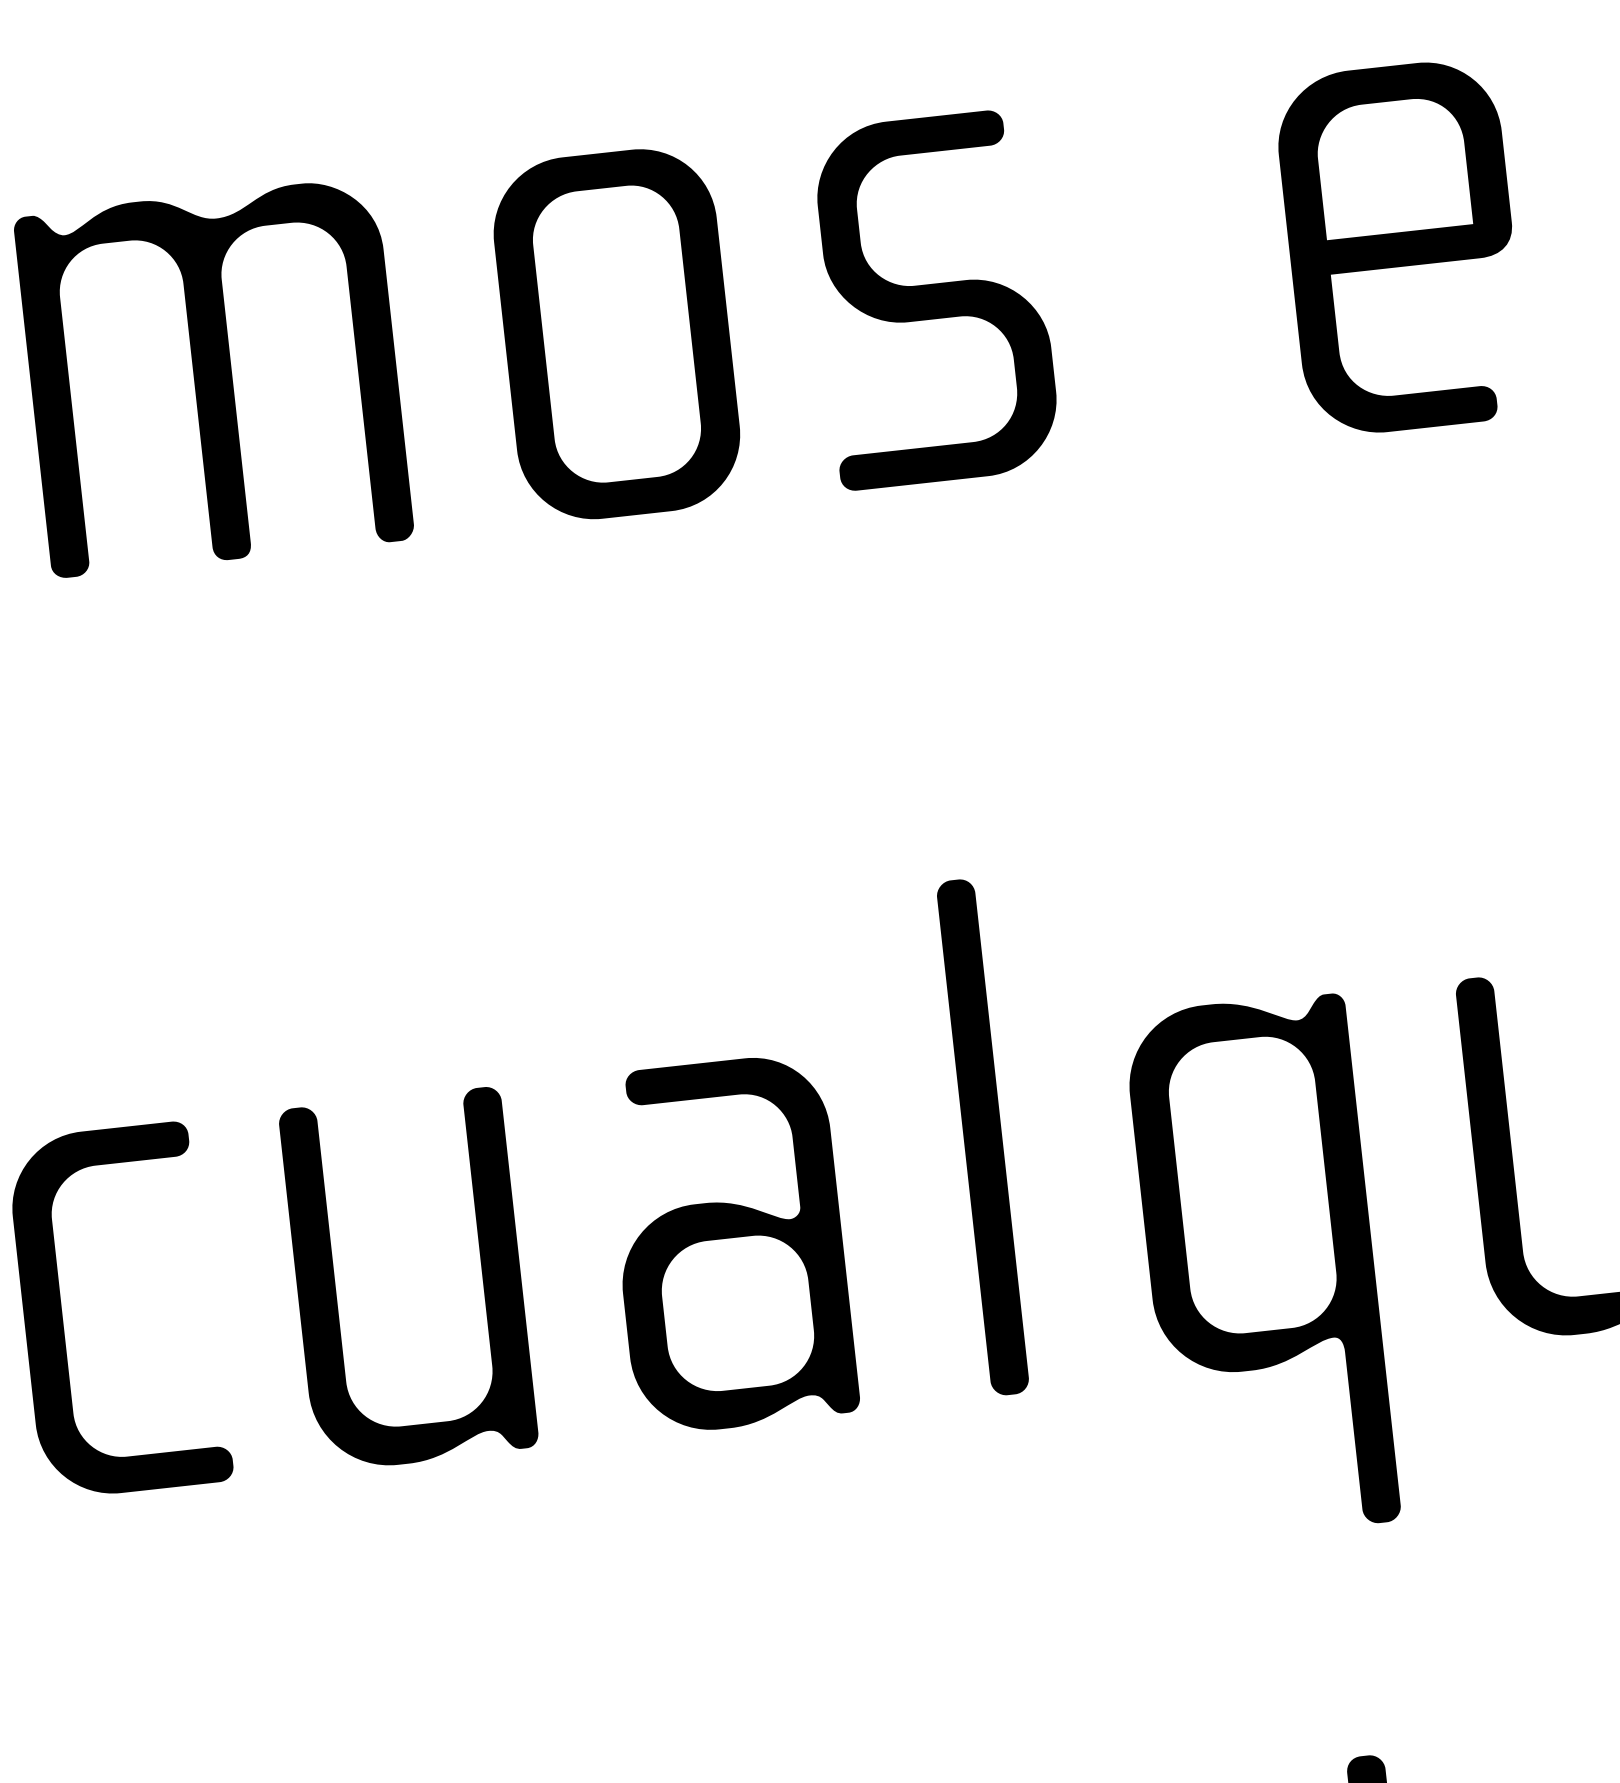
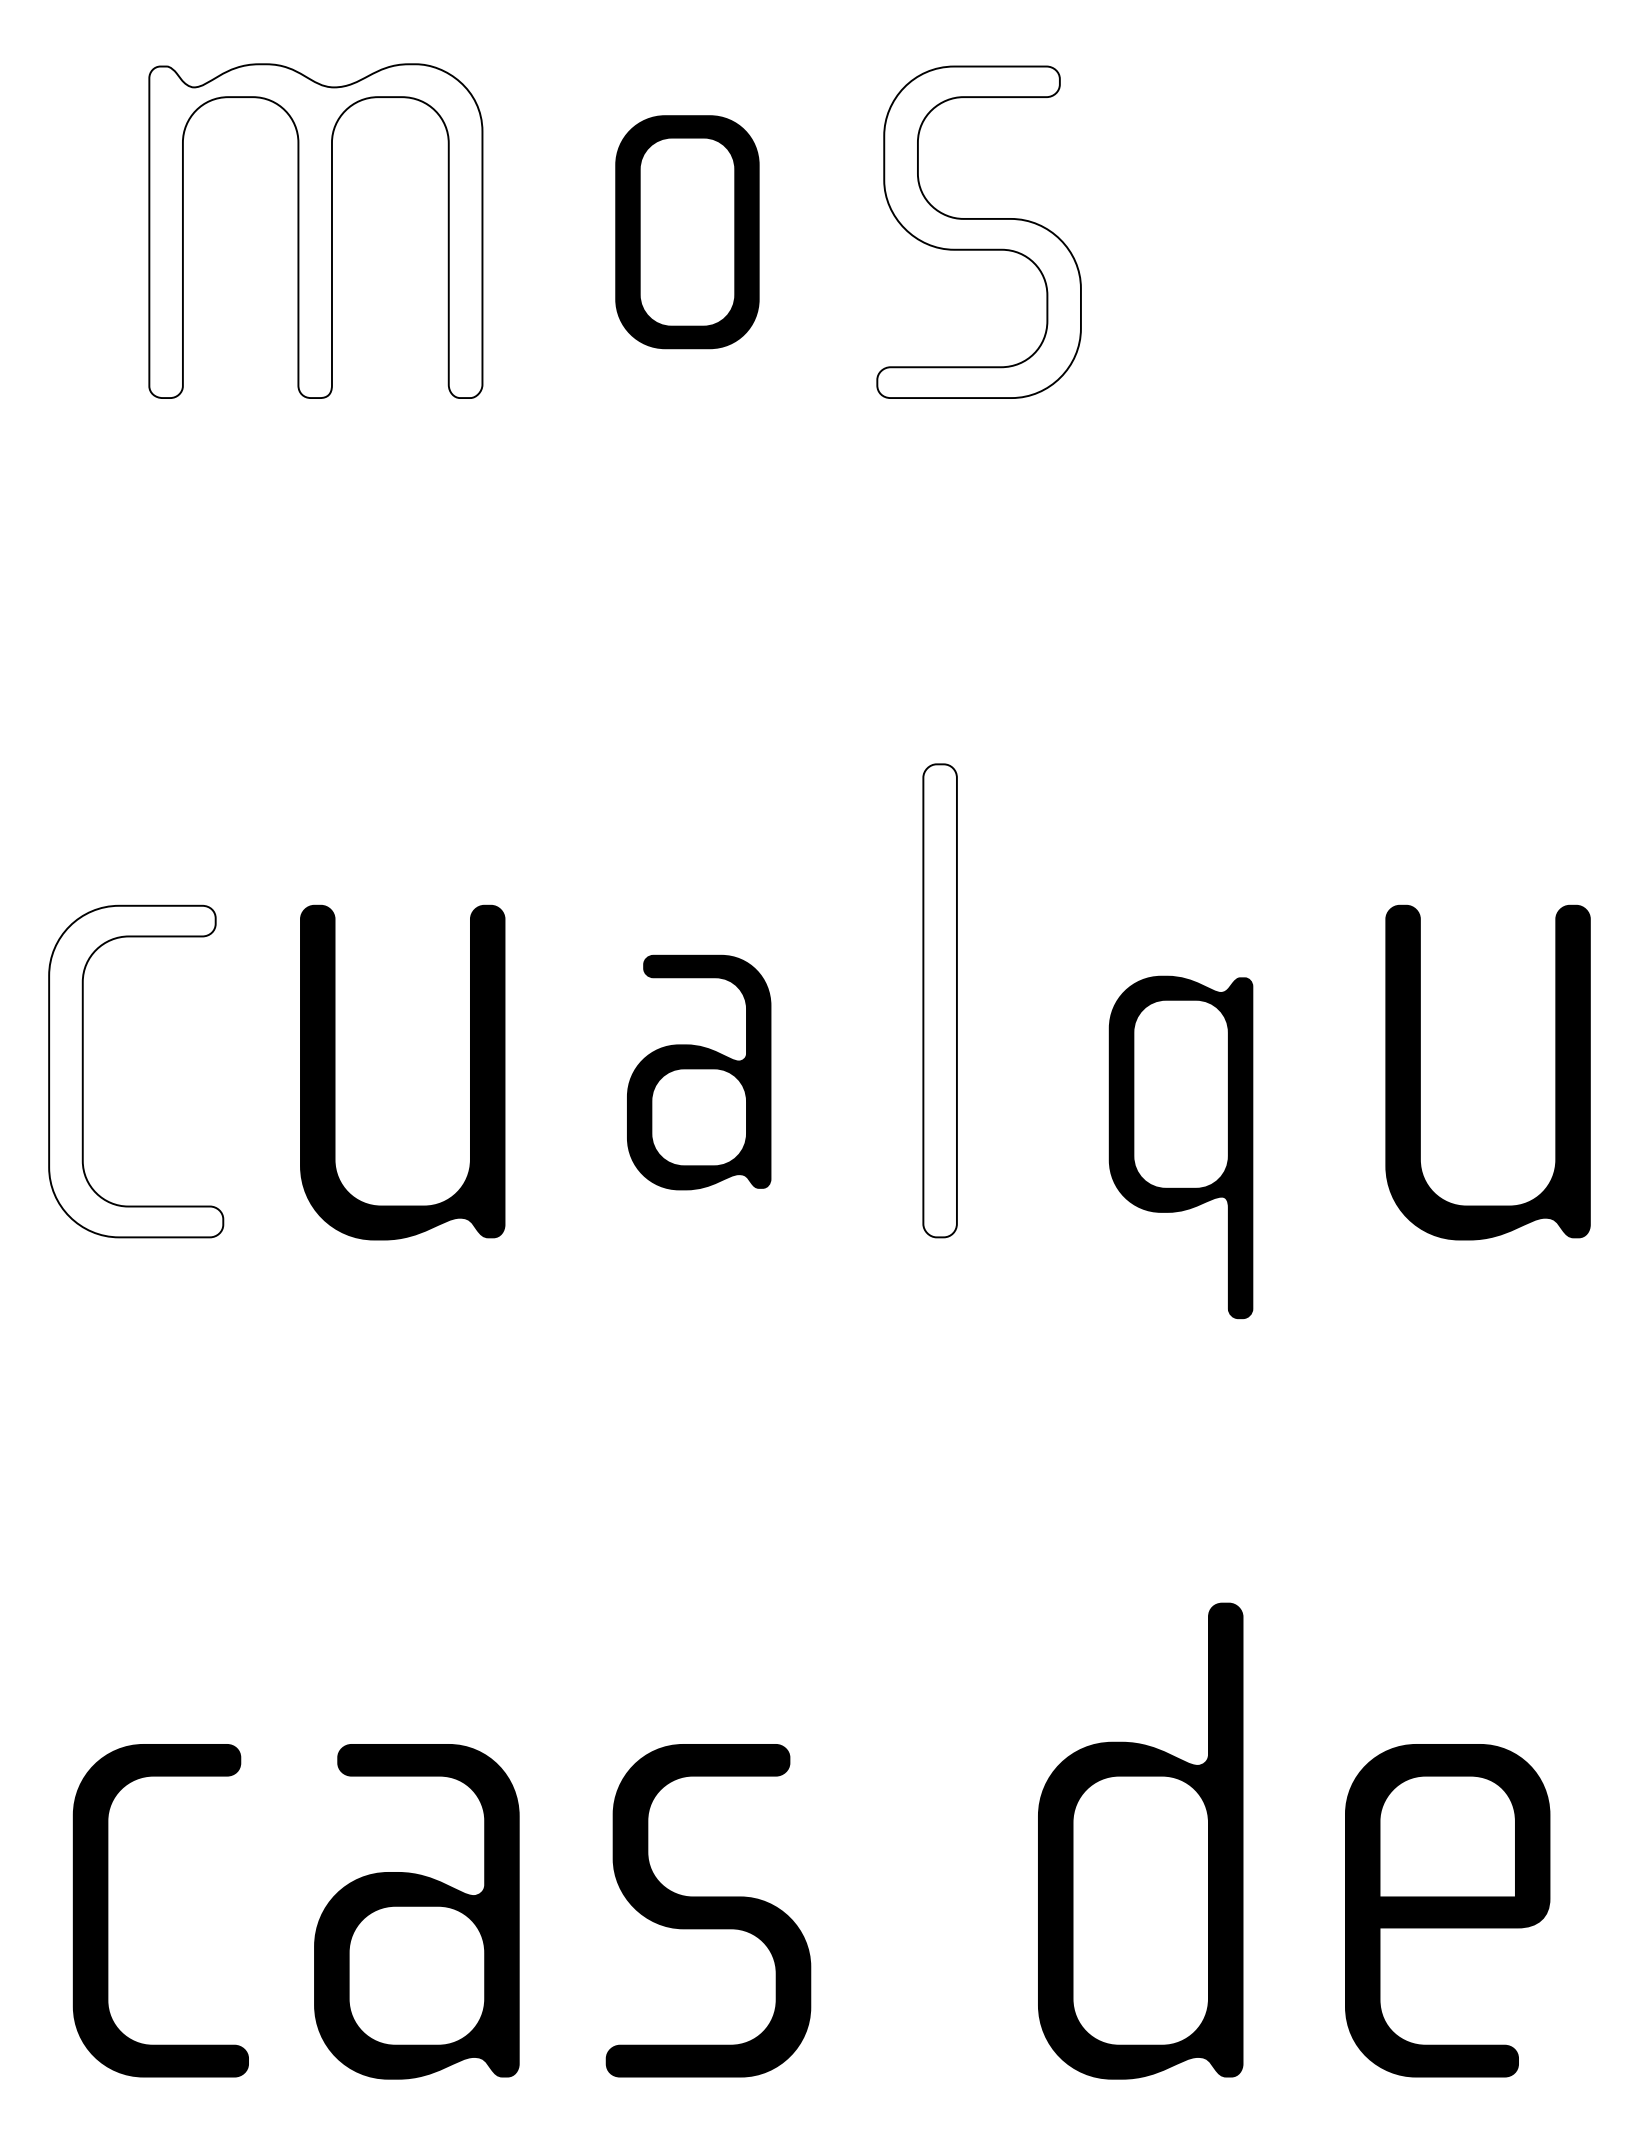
part: (1401, 246) -> (1411, 231), removed
fill: (932, 299) -> (978, 232), removed
part: (616, 333) -> (687, 231), size x0.7
fill: (213, 377) -> (315, 231), removed
fill: (982, 1137) -> (939, 1000), removed
part: (729, 1243) -> (698, 1072), size x0.7
part: (1261, 1267) -> (1180, 1147), size x0.7
fill: (119, 1310) -> (136, 1071), removed

